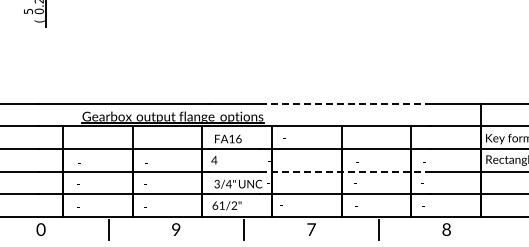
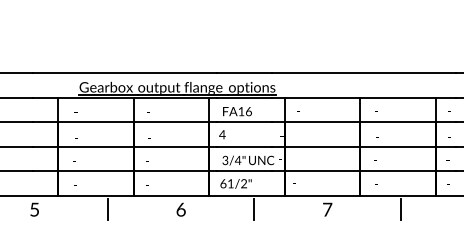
line: (345, 103) -> (364, 73), dashed -> solid
line: (345, 171) -> (364, 146), dashed -> solid
text: (40, 229) -> (34, 209), 0 -> 5
text: (176, 229) -> (181, 209), 9 -> 6

